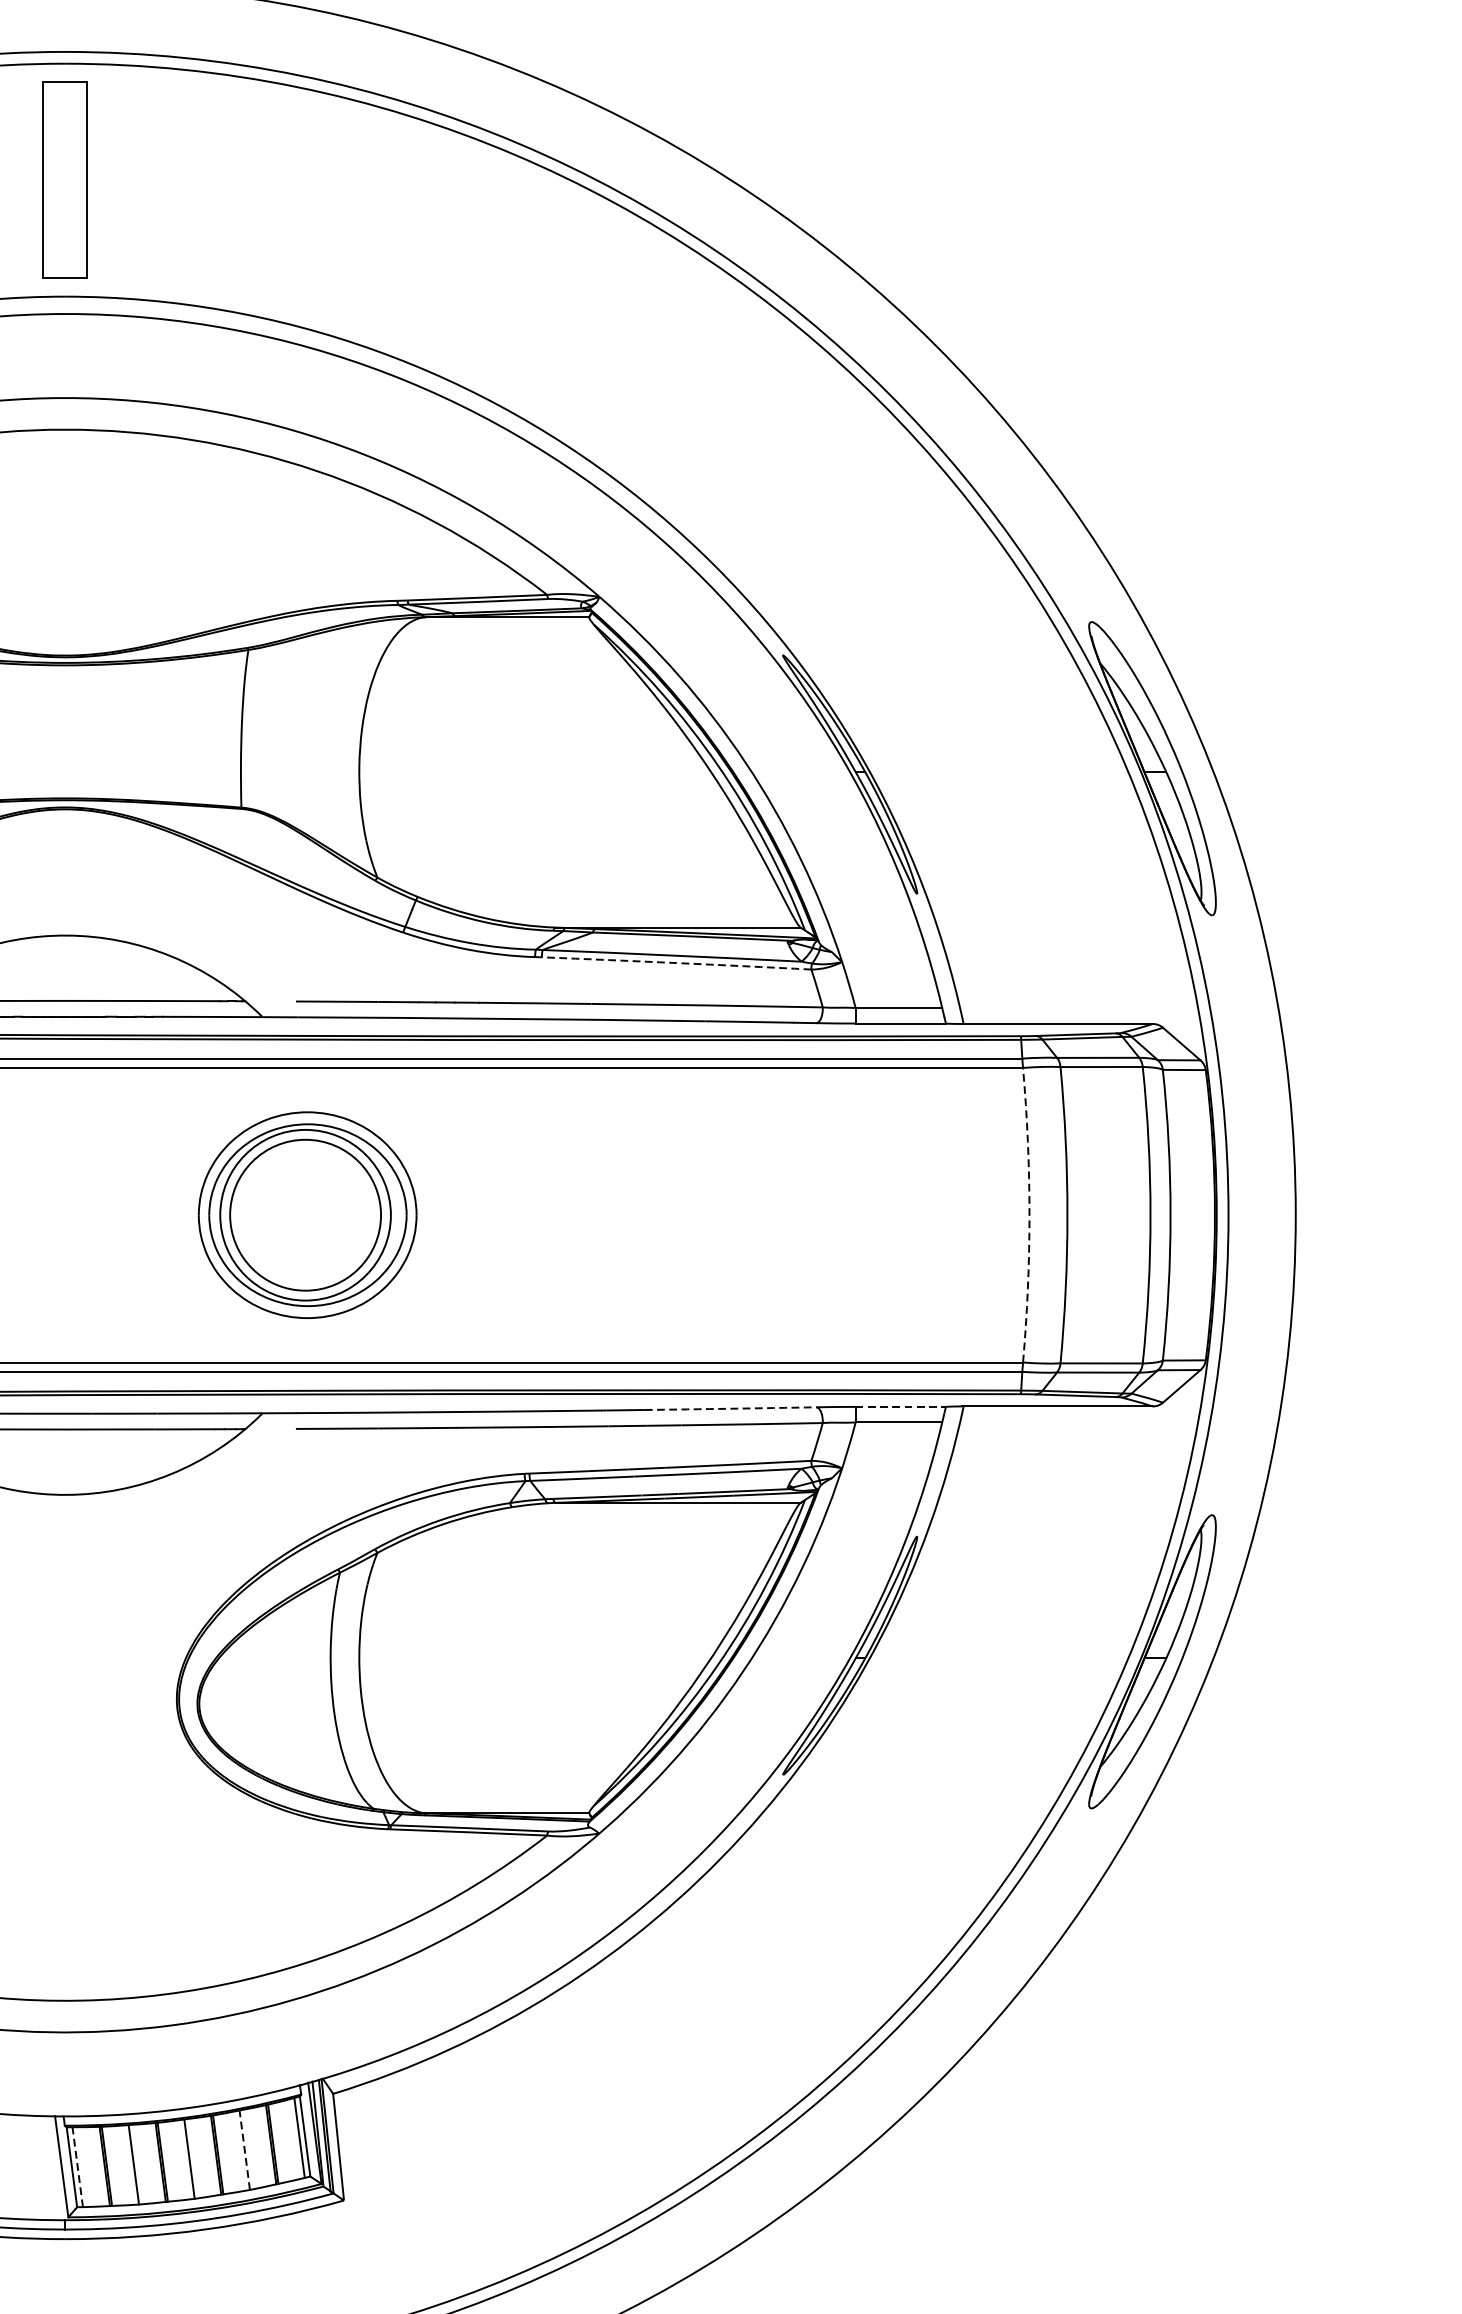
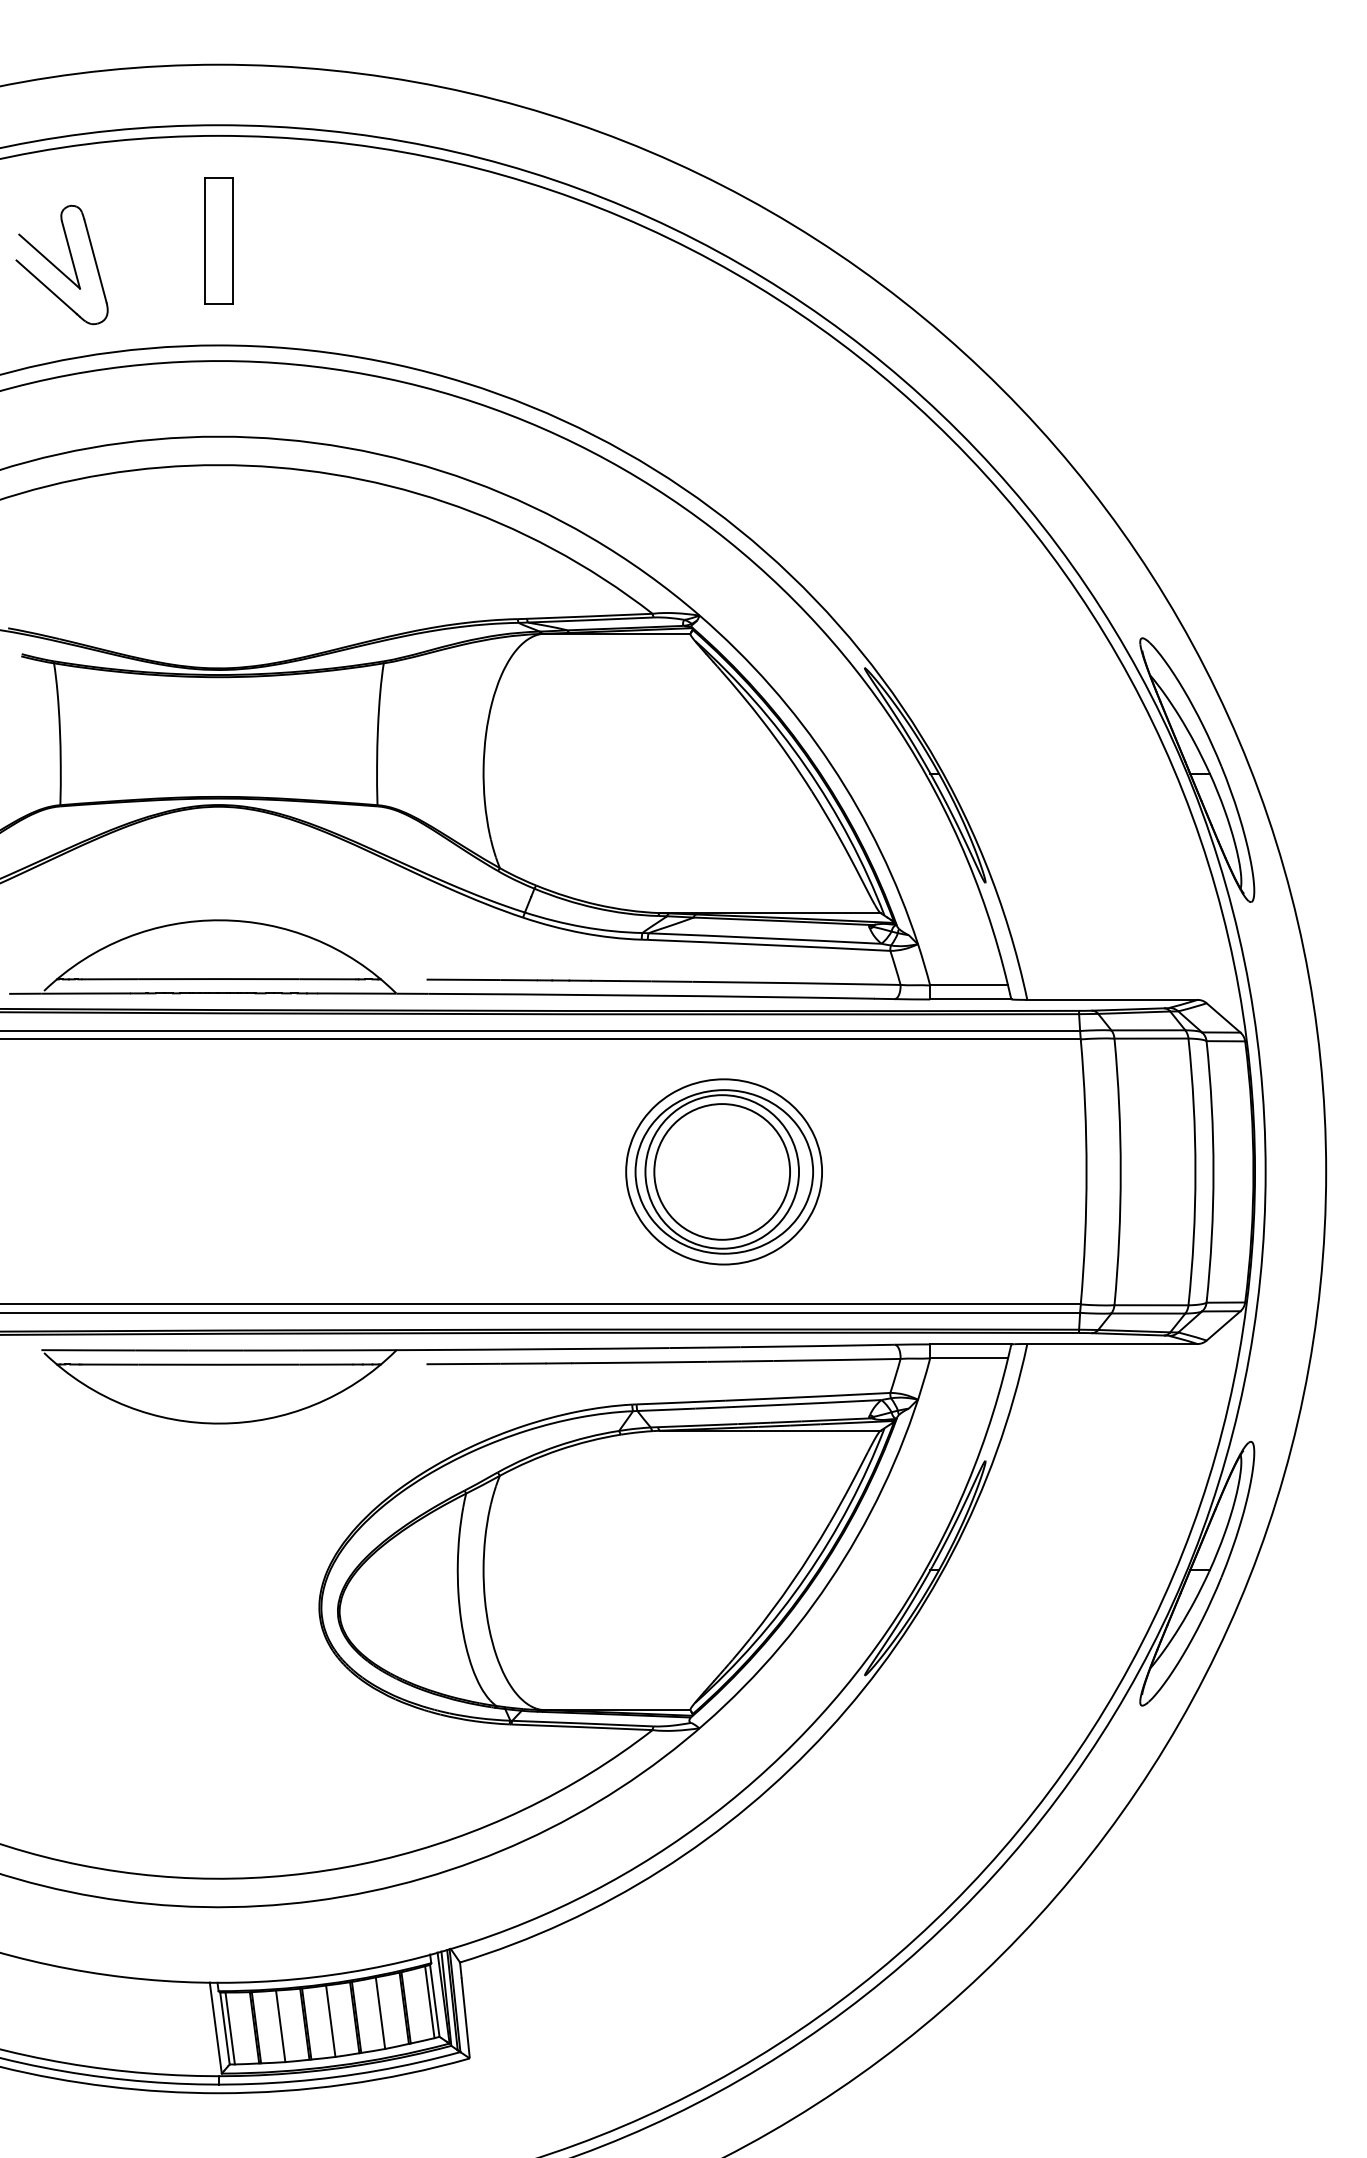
part: (64, 180) -> (218, 240), size x0.71
arc: (677, 963) -> (769, 945), dashed -> solid
part: (307, 1214) -> (723, 1171), moved
arc: (1029, 1214) -> (1086, 1171), dashed -> solid
line: (900, 1407) -> (970, 1344), dashed -> solid
arc: (730, 1409) -> (817, 1346), dashed -> solid
line: (244, 2149) -> (380, 2012), dashed -> solid
line: (78, 2166) -> (230, 2027), dashed -> solid

